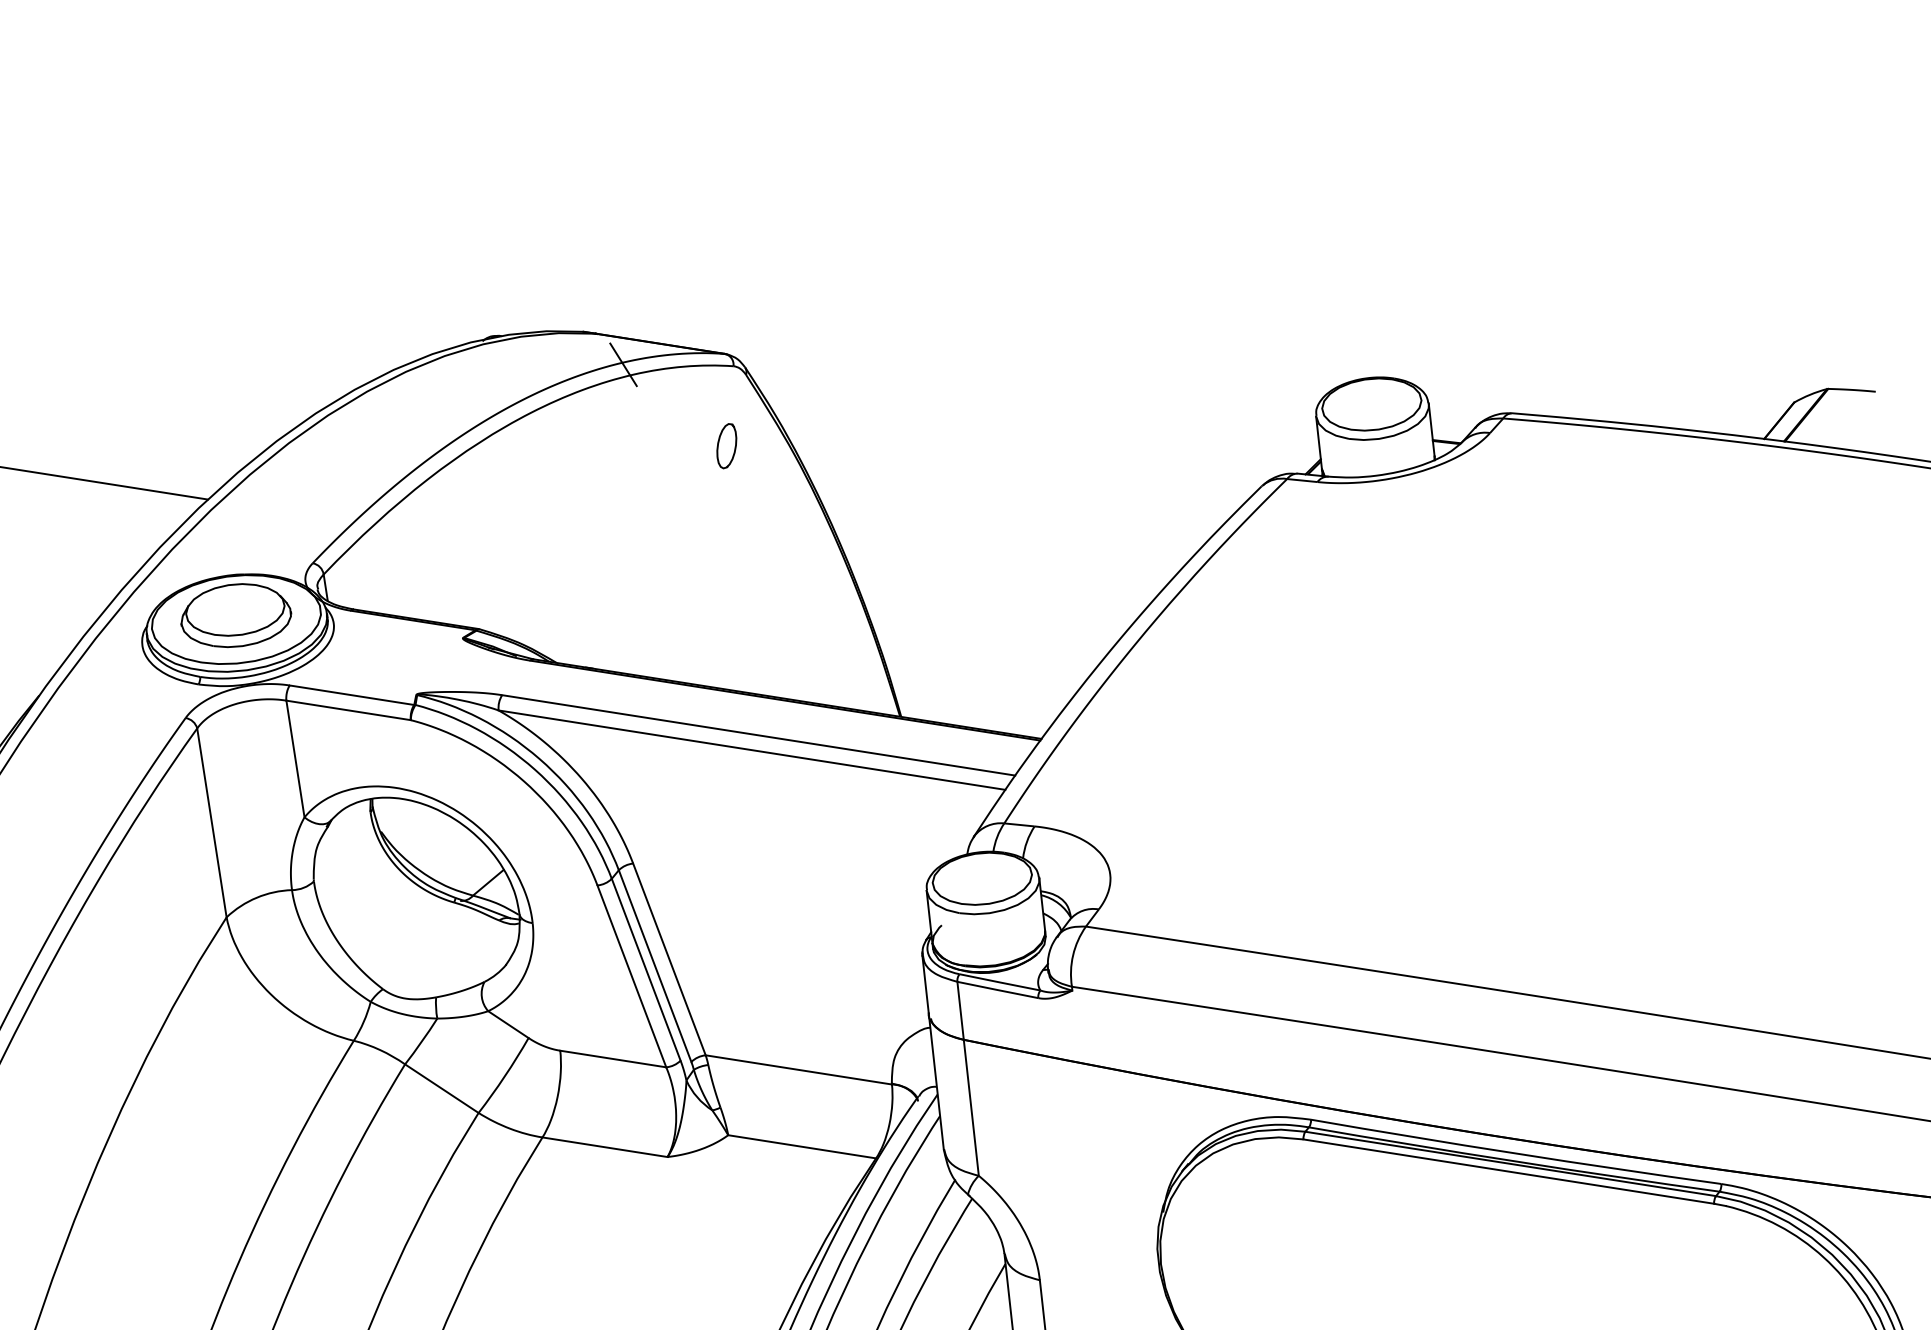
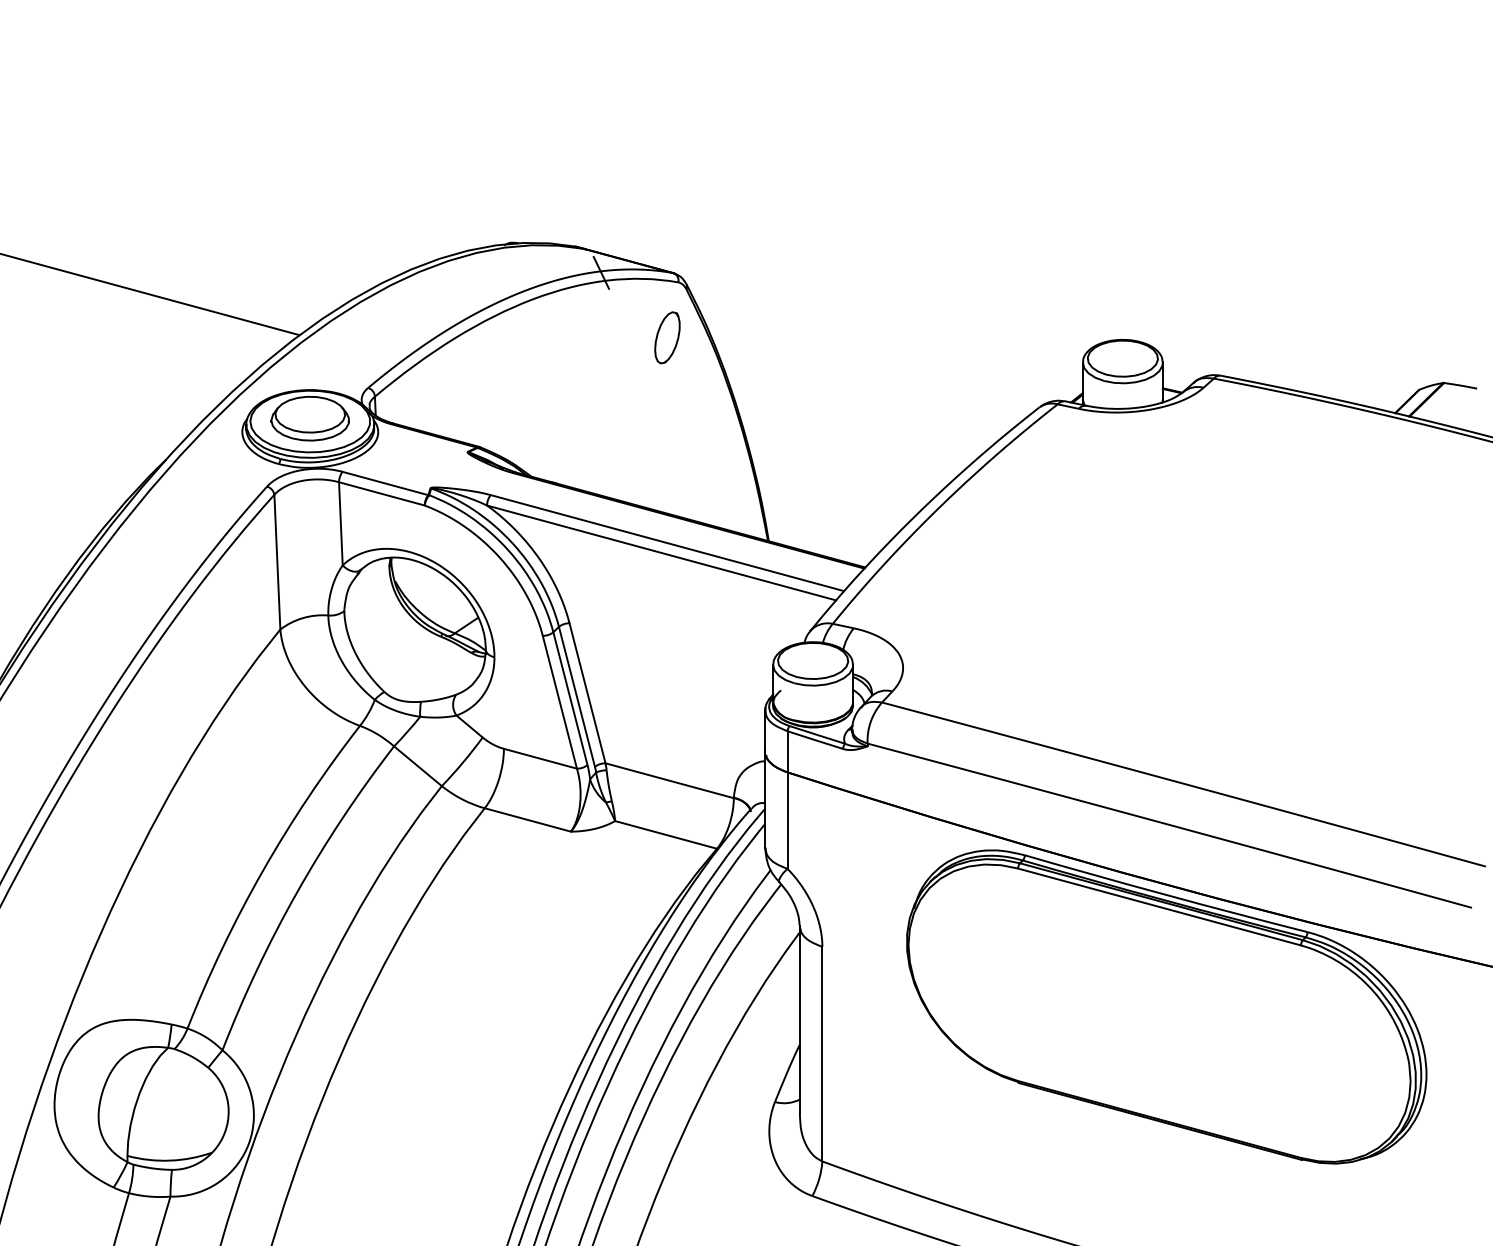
part: (726, 445) -> (667, 337), size x1.67

